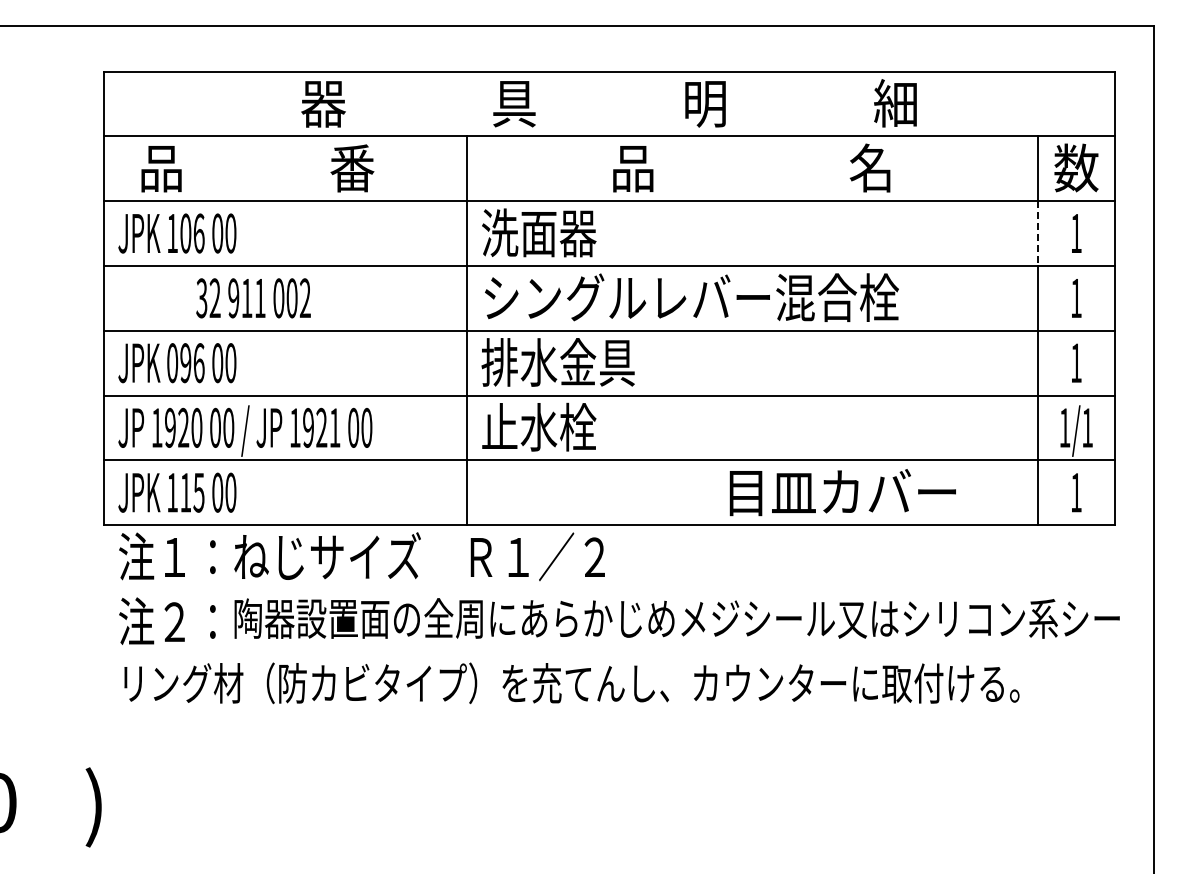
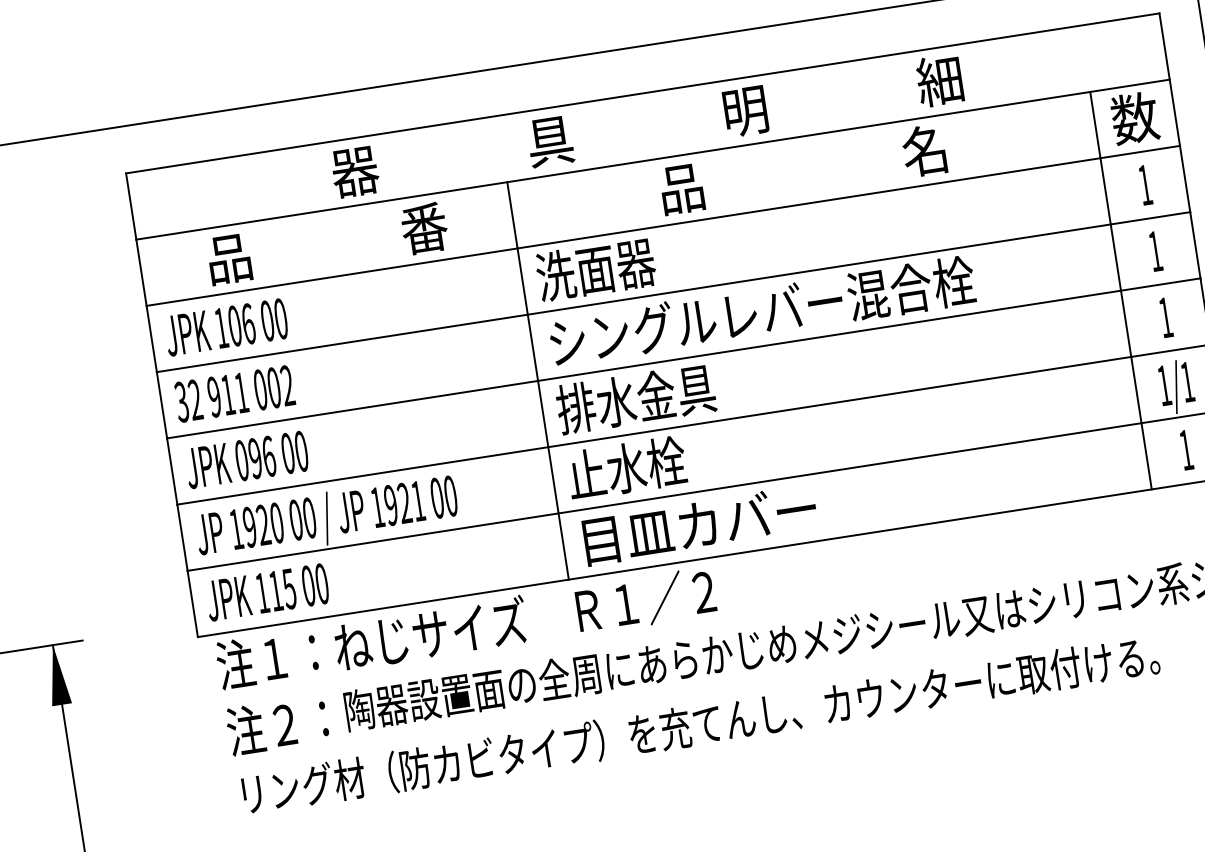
text: (257, 168) -> (327, 243), moved
line: (1037, 234) -> (1105, 192), dashed -> solid
text: (253, 298) -> (234, 394), moved
text: (842, 492) -> (699, 525), moved

